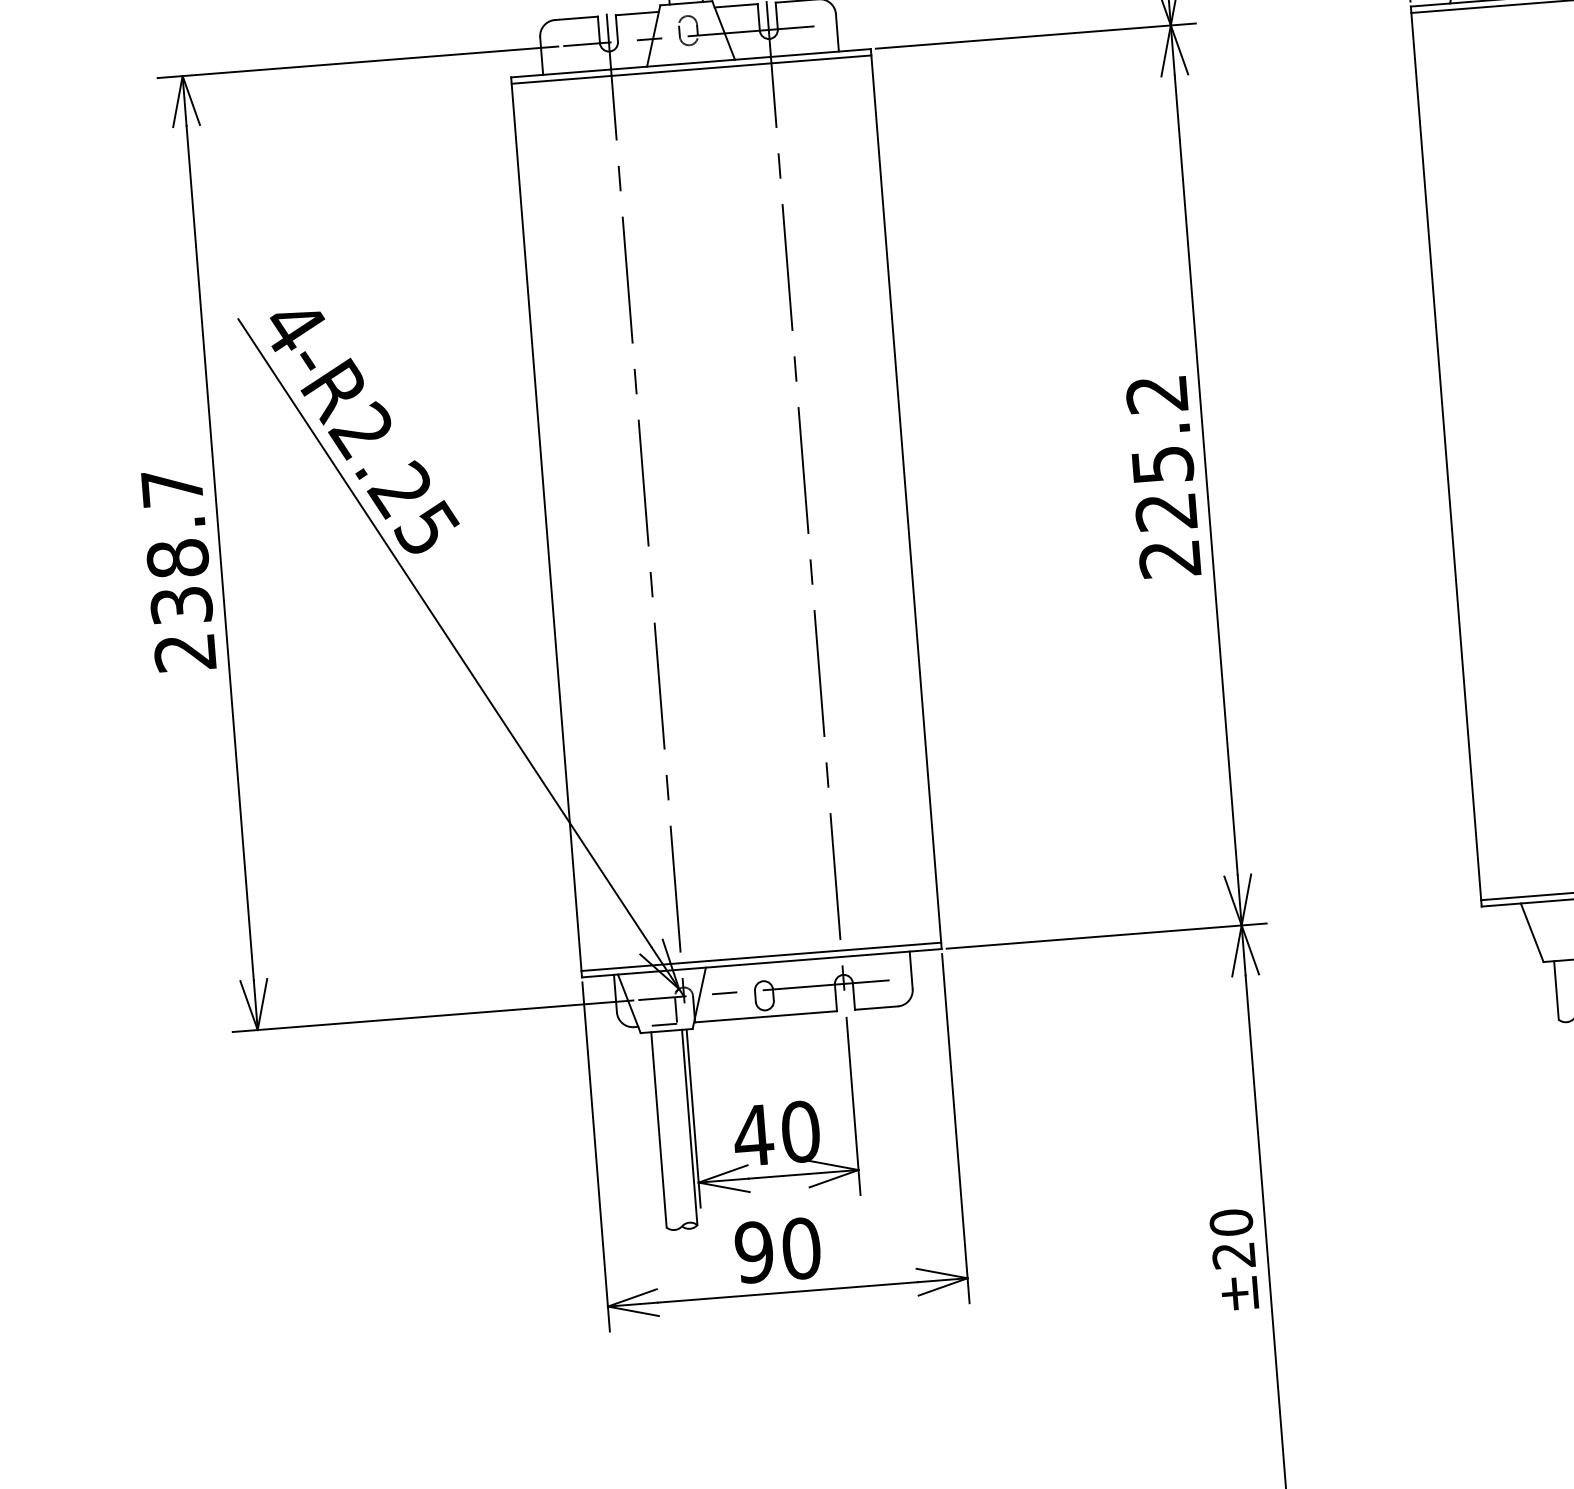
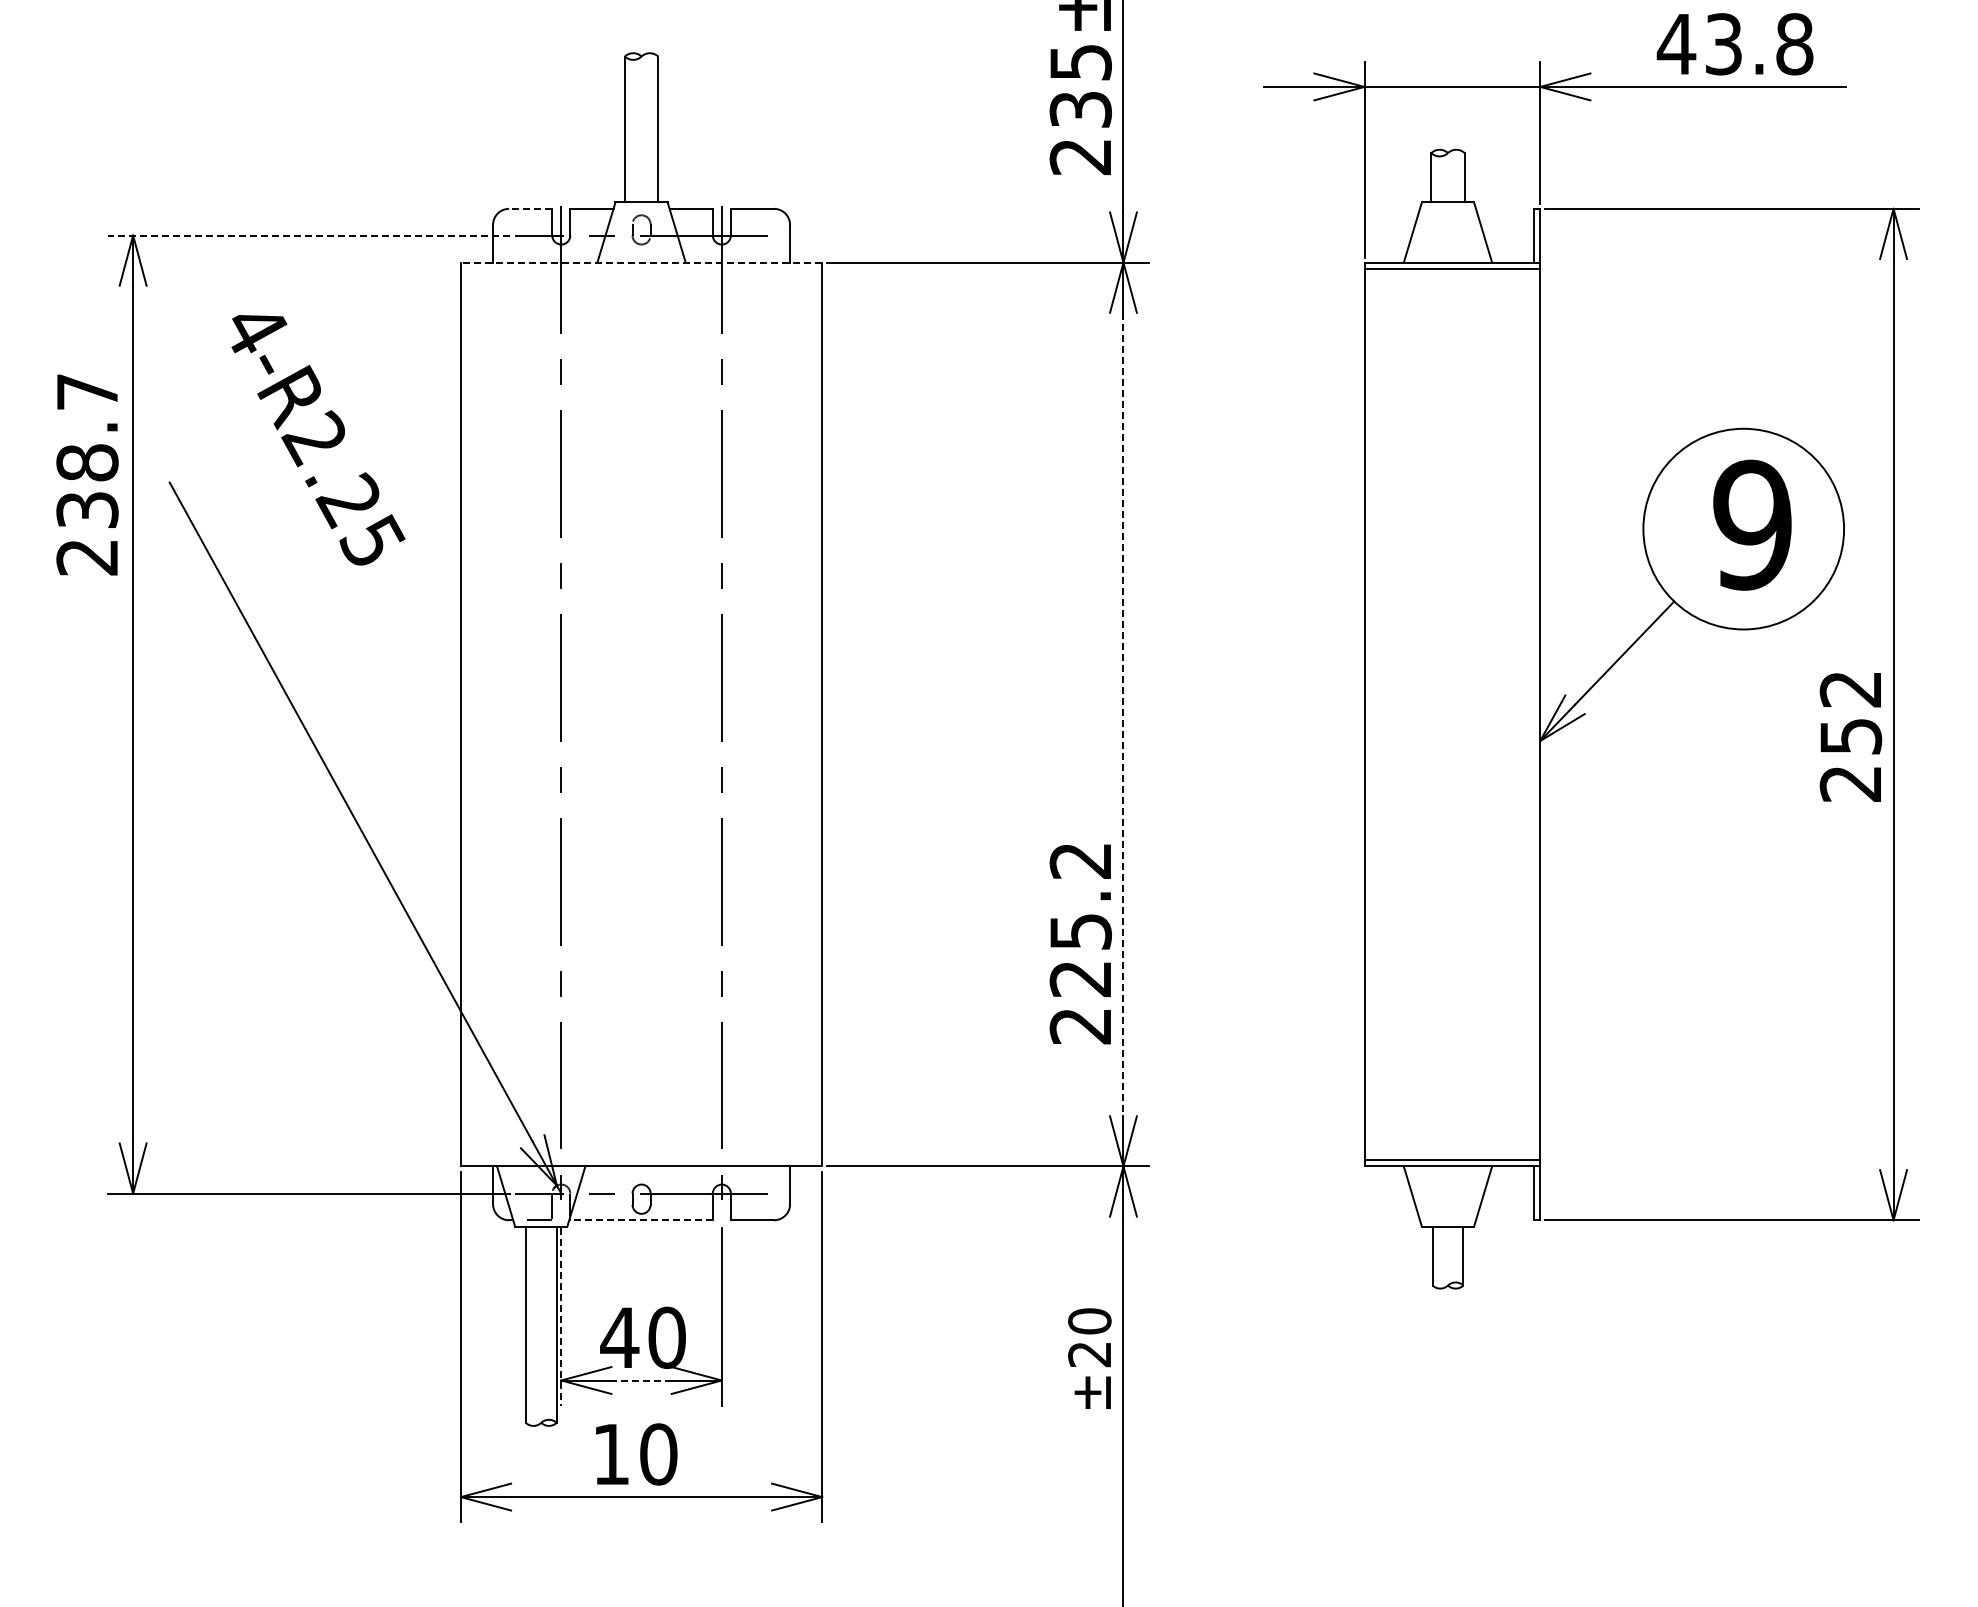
line: (576, 18) -> (530, 208), solid -> dashed
line: (357, 62) -> (308, 235), solid -> dashed
line: (690, 63) -> (641, 262), solid -> dashed
line: (691, 70) -> (641, 269), removed
text: (365, 432) -> (318, 440), moved
line: (1206, 475) -> (1123, 714), solid -> dashed
text: (1163, 477) -> (1080, 944), moved
text: (178, 570) -> (87, 474), moved
line: (761, 957) -> (641, 1160), removed
line: (766, 1017) -> (641, 1220), solid -> dashed
line: (693, 1118) -> (561, 1316), solid -> dashed
line: (778, 1176) -> (641, 1380), solid -> dashed
text: (753, 1252) -> (610, 1454), 90 -> 10
text: (1233, 1259) -> (1089, 1358), moved

